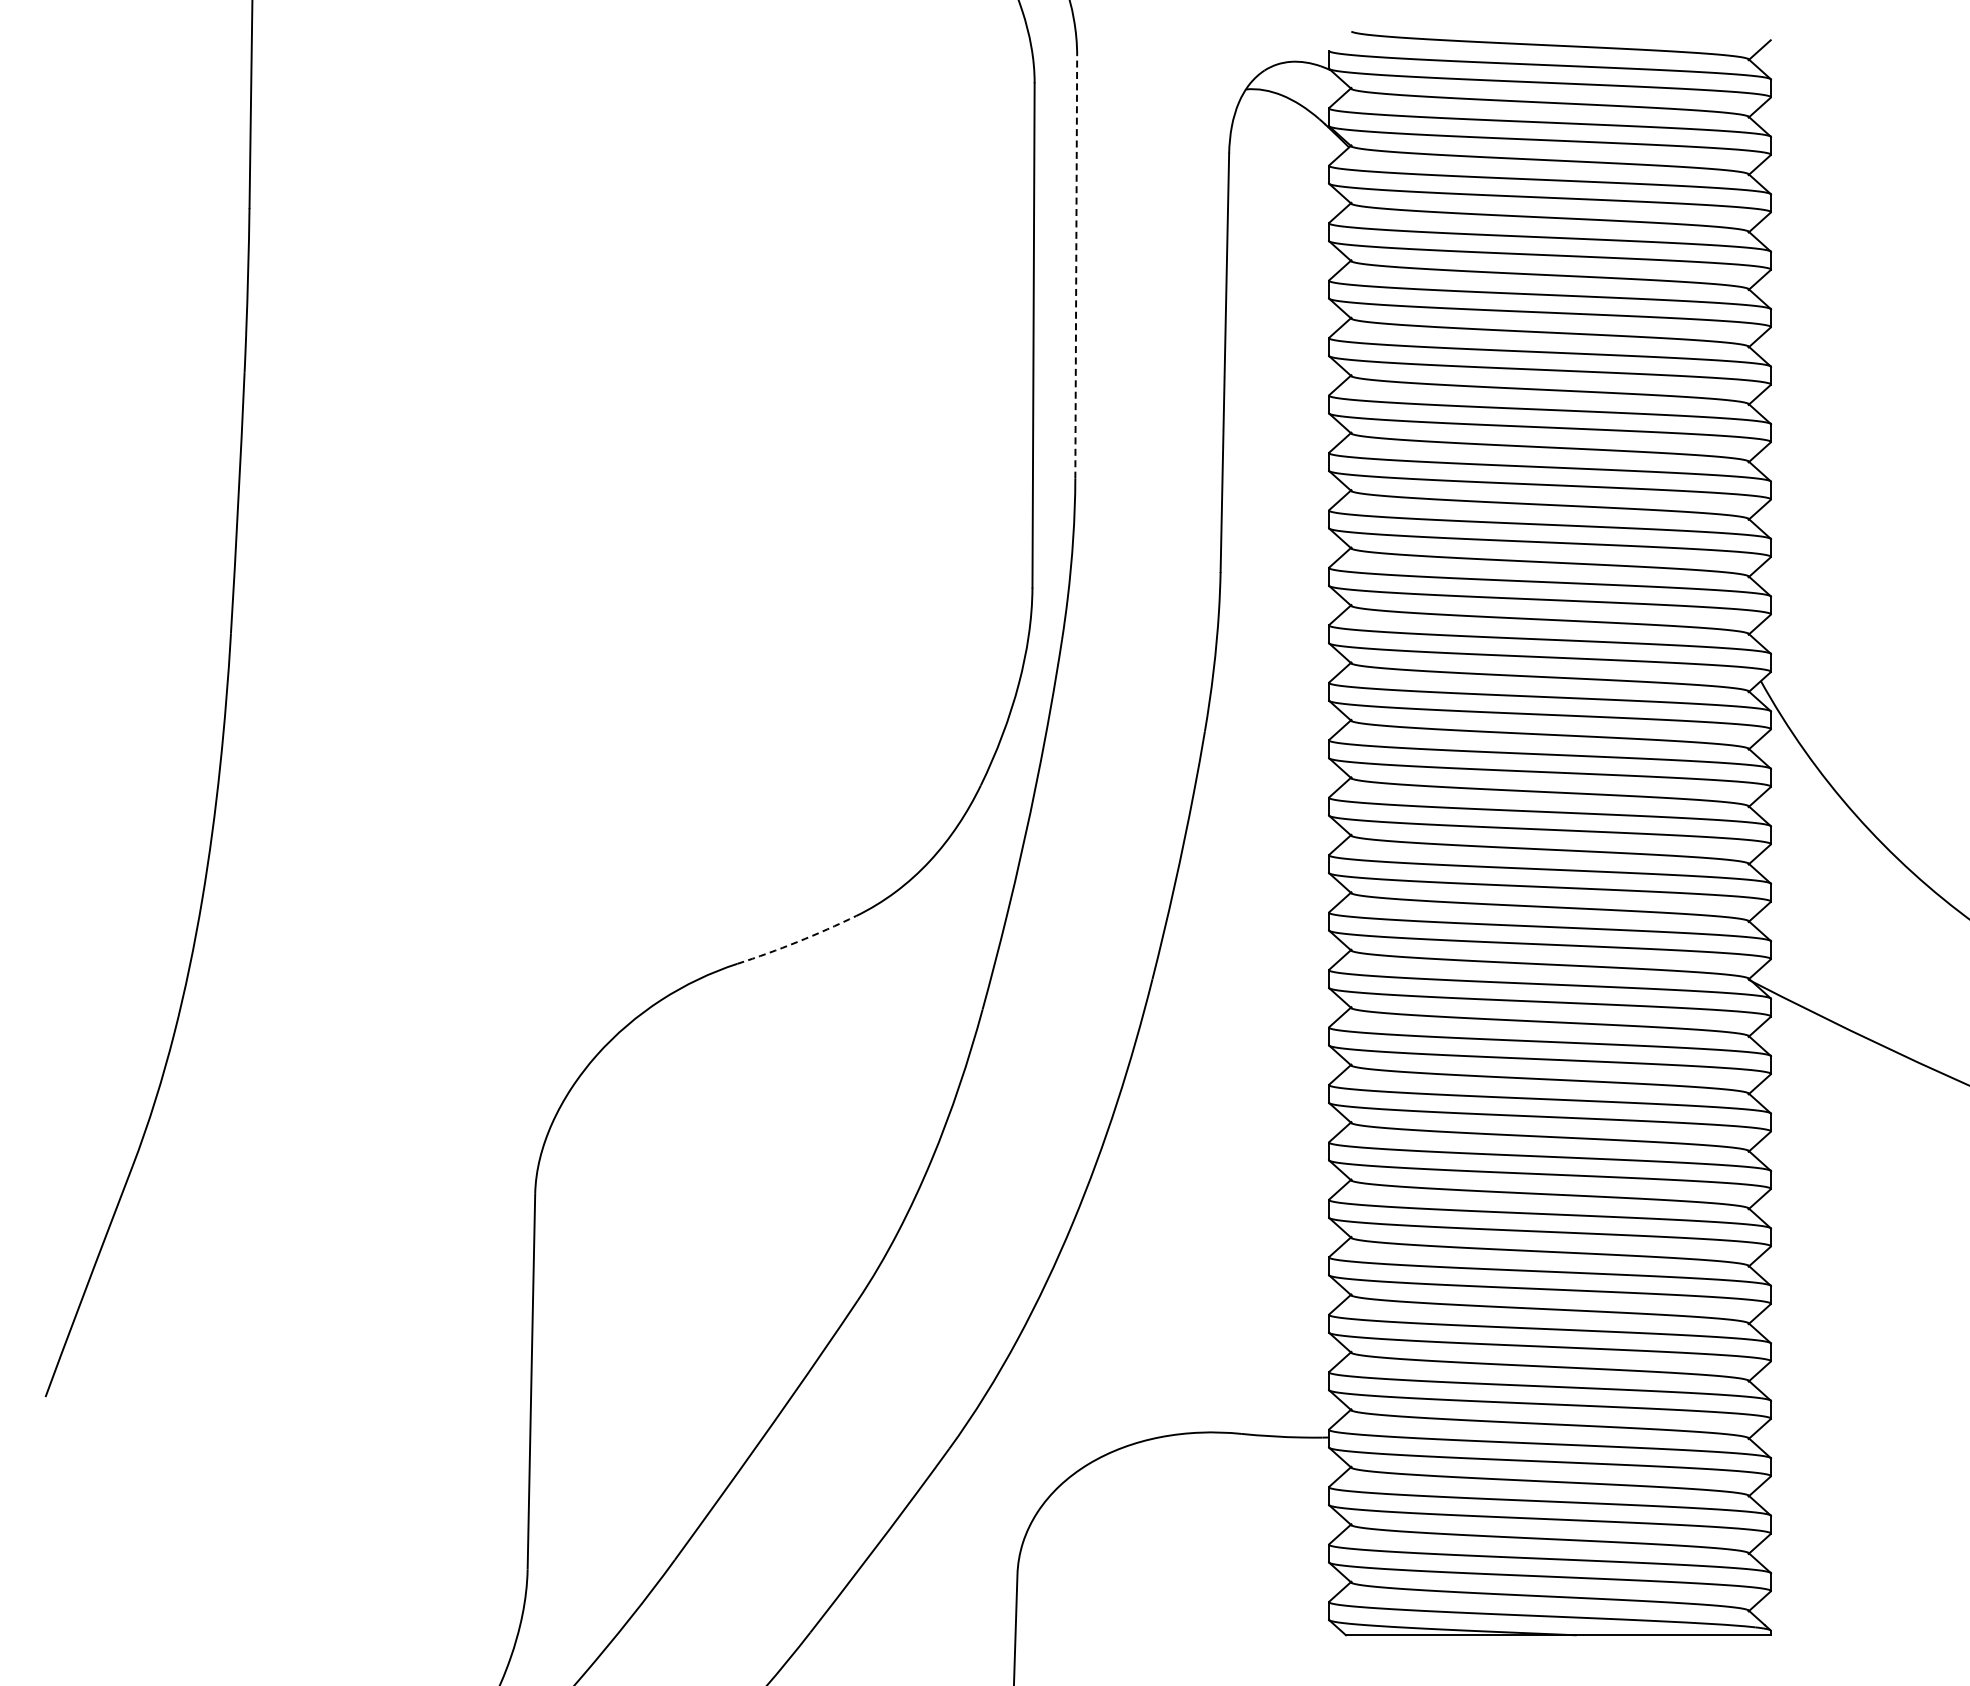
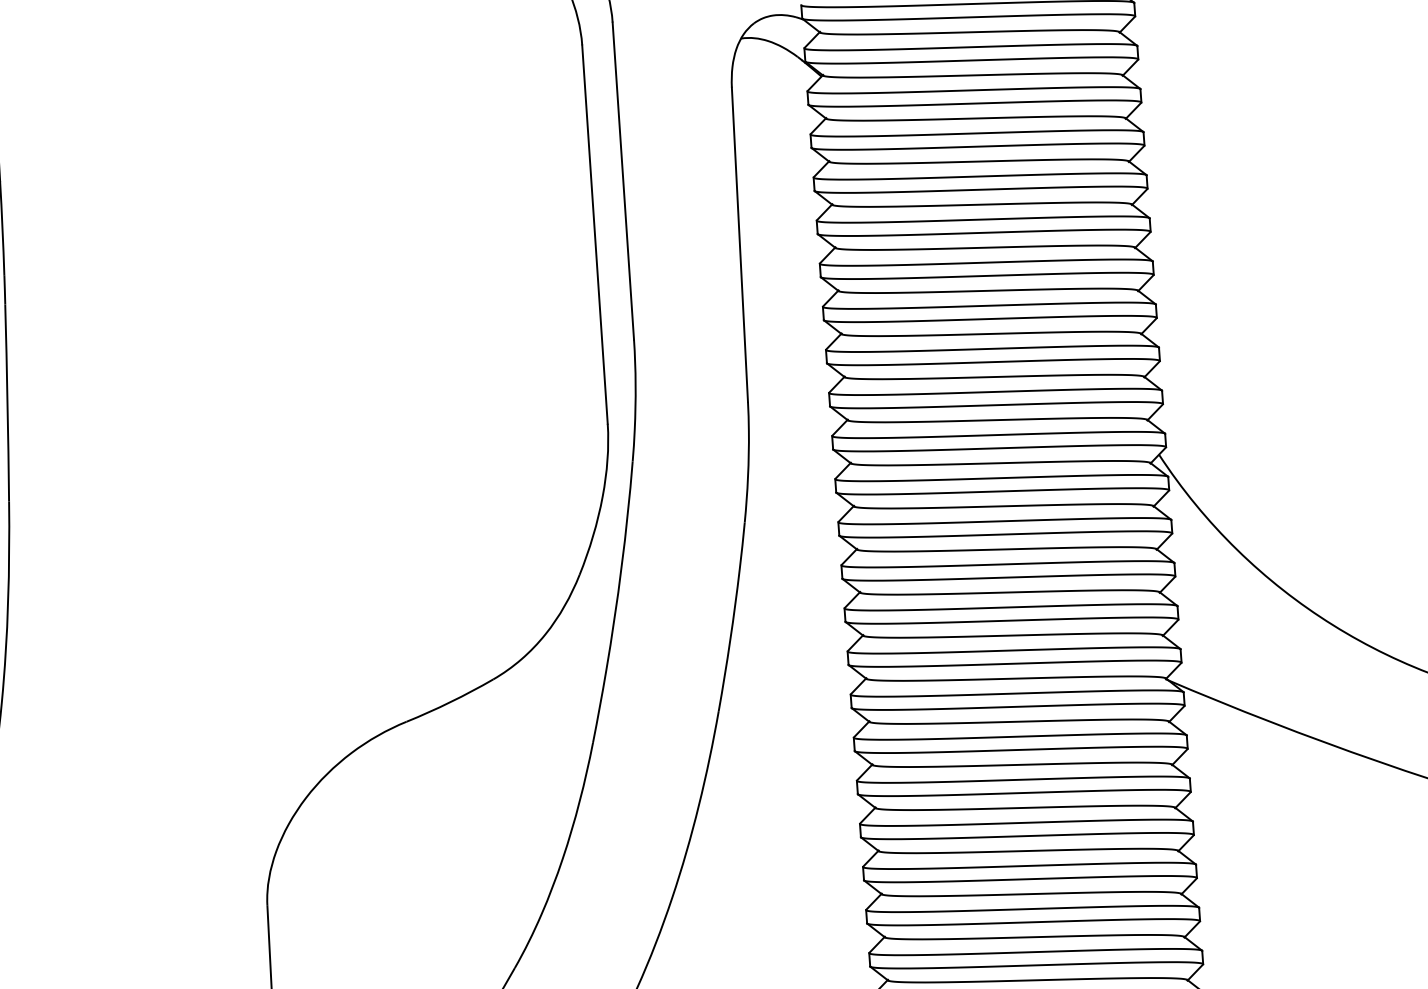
line: (1076, 266) -> (623, 180), dashed -> solid
arc: (797, 941) -> (450, 701), dashed -> solid

